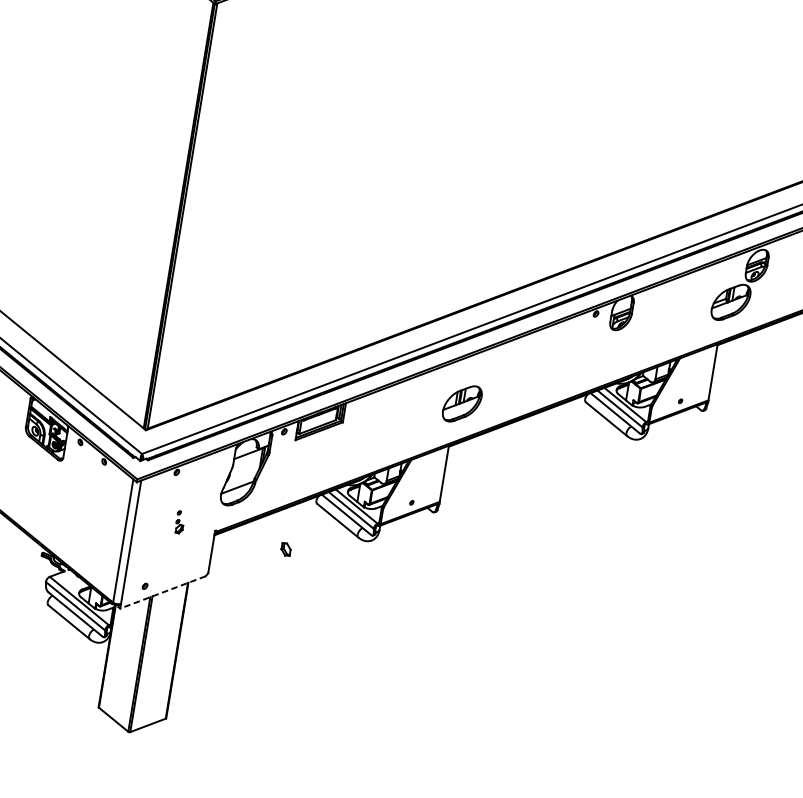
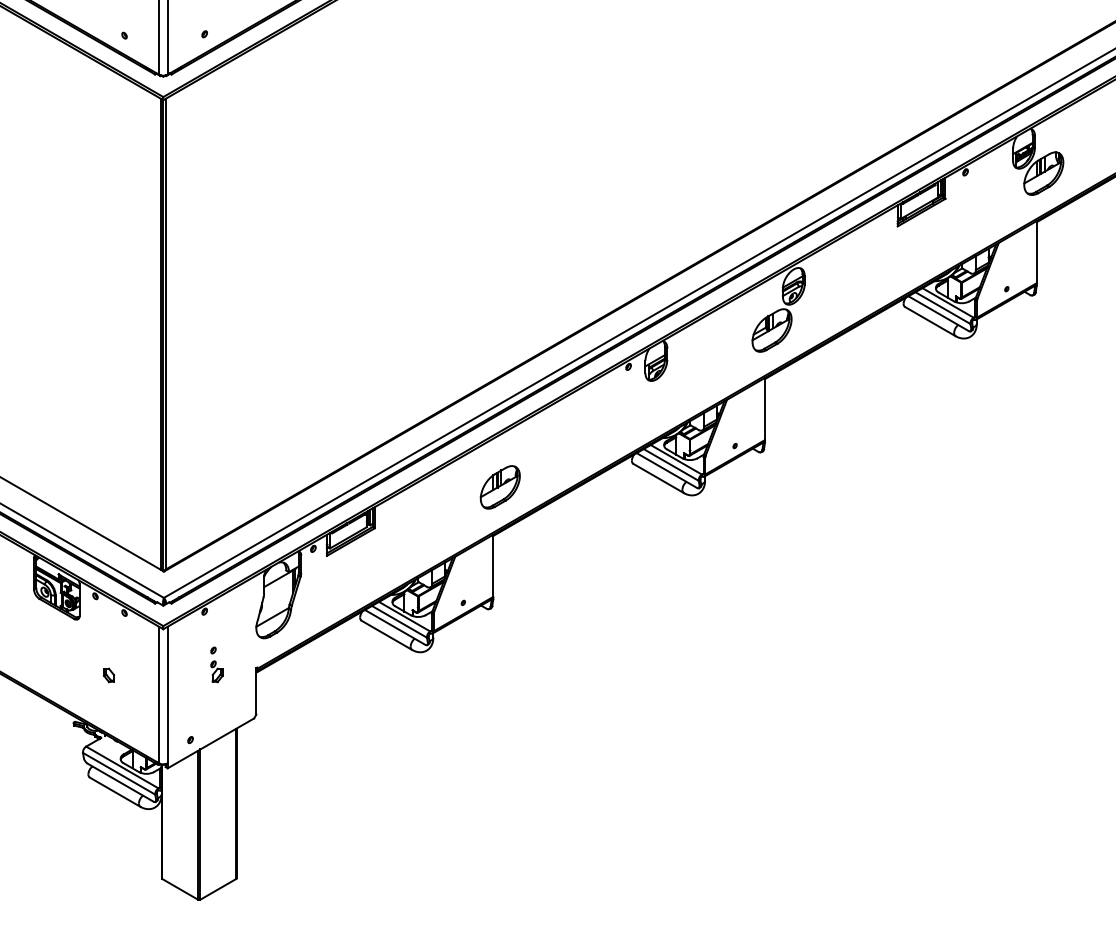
part: (179, 521) -> (216, 664), size x1.43
part: (285, 549) -> (108, 675), moved
line: (162, 592) -> (210, 743), dashed -> solid

